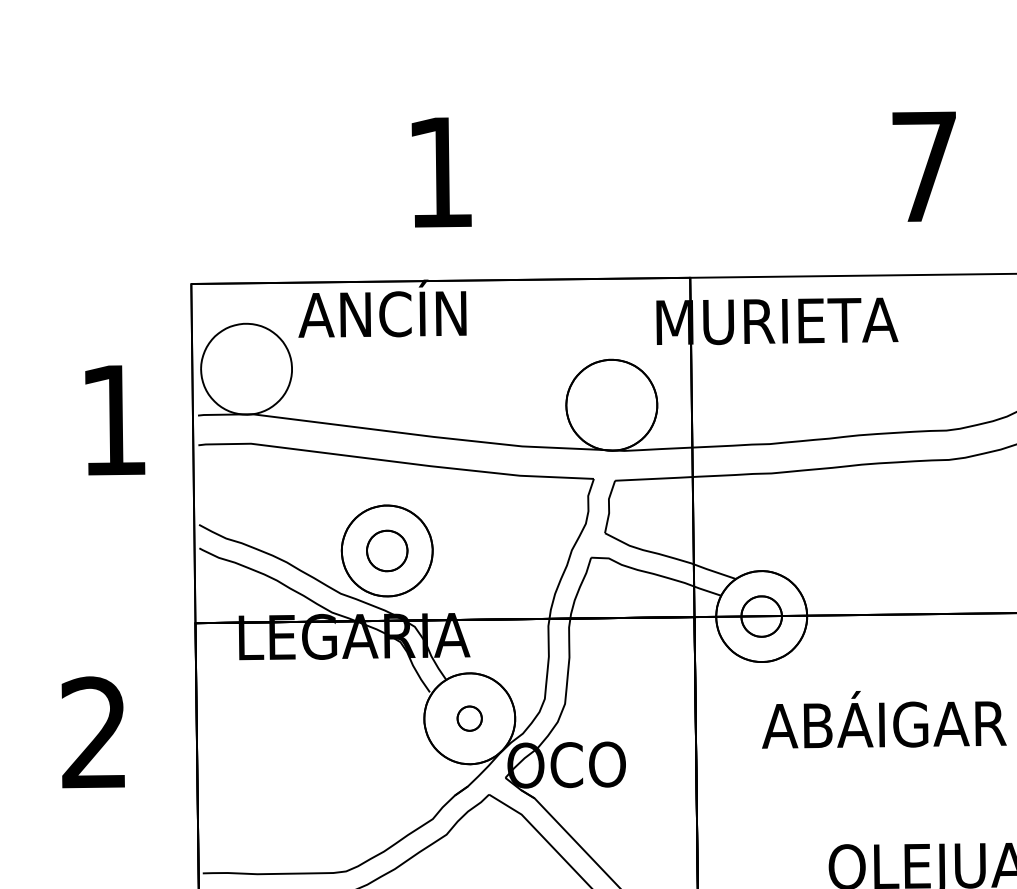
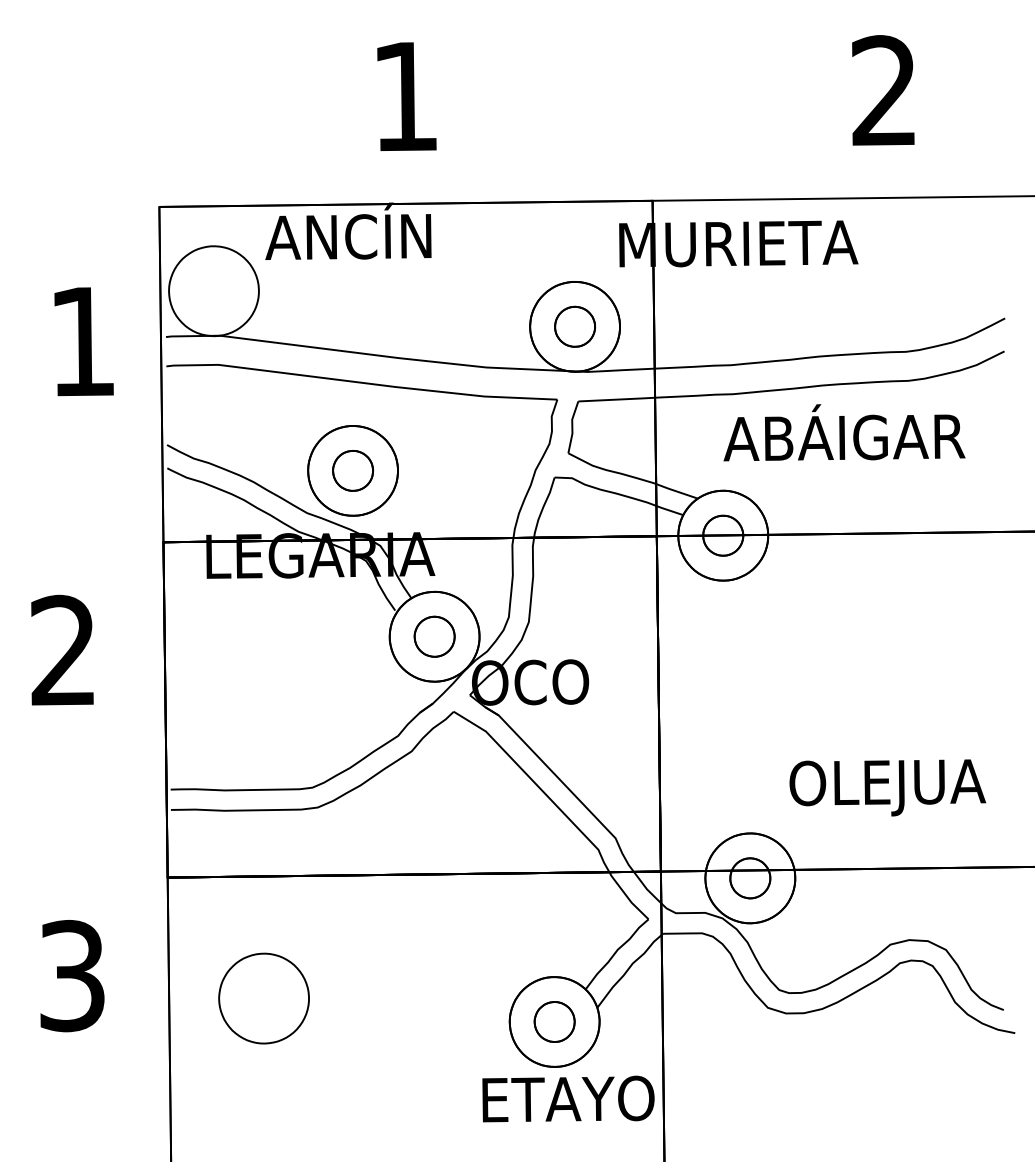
text: (923, 166) -> (883, 90), 7 -> 2
part: (611, 404) -> (574, 326), added
part: (469, 718) -> (434, 636), size x1.67
text: (884, 719) -> (844, 432), moved

